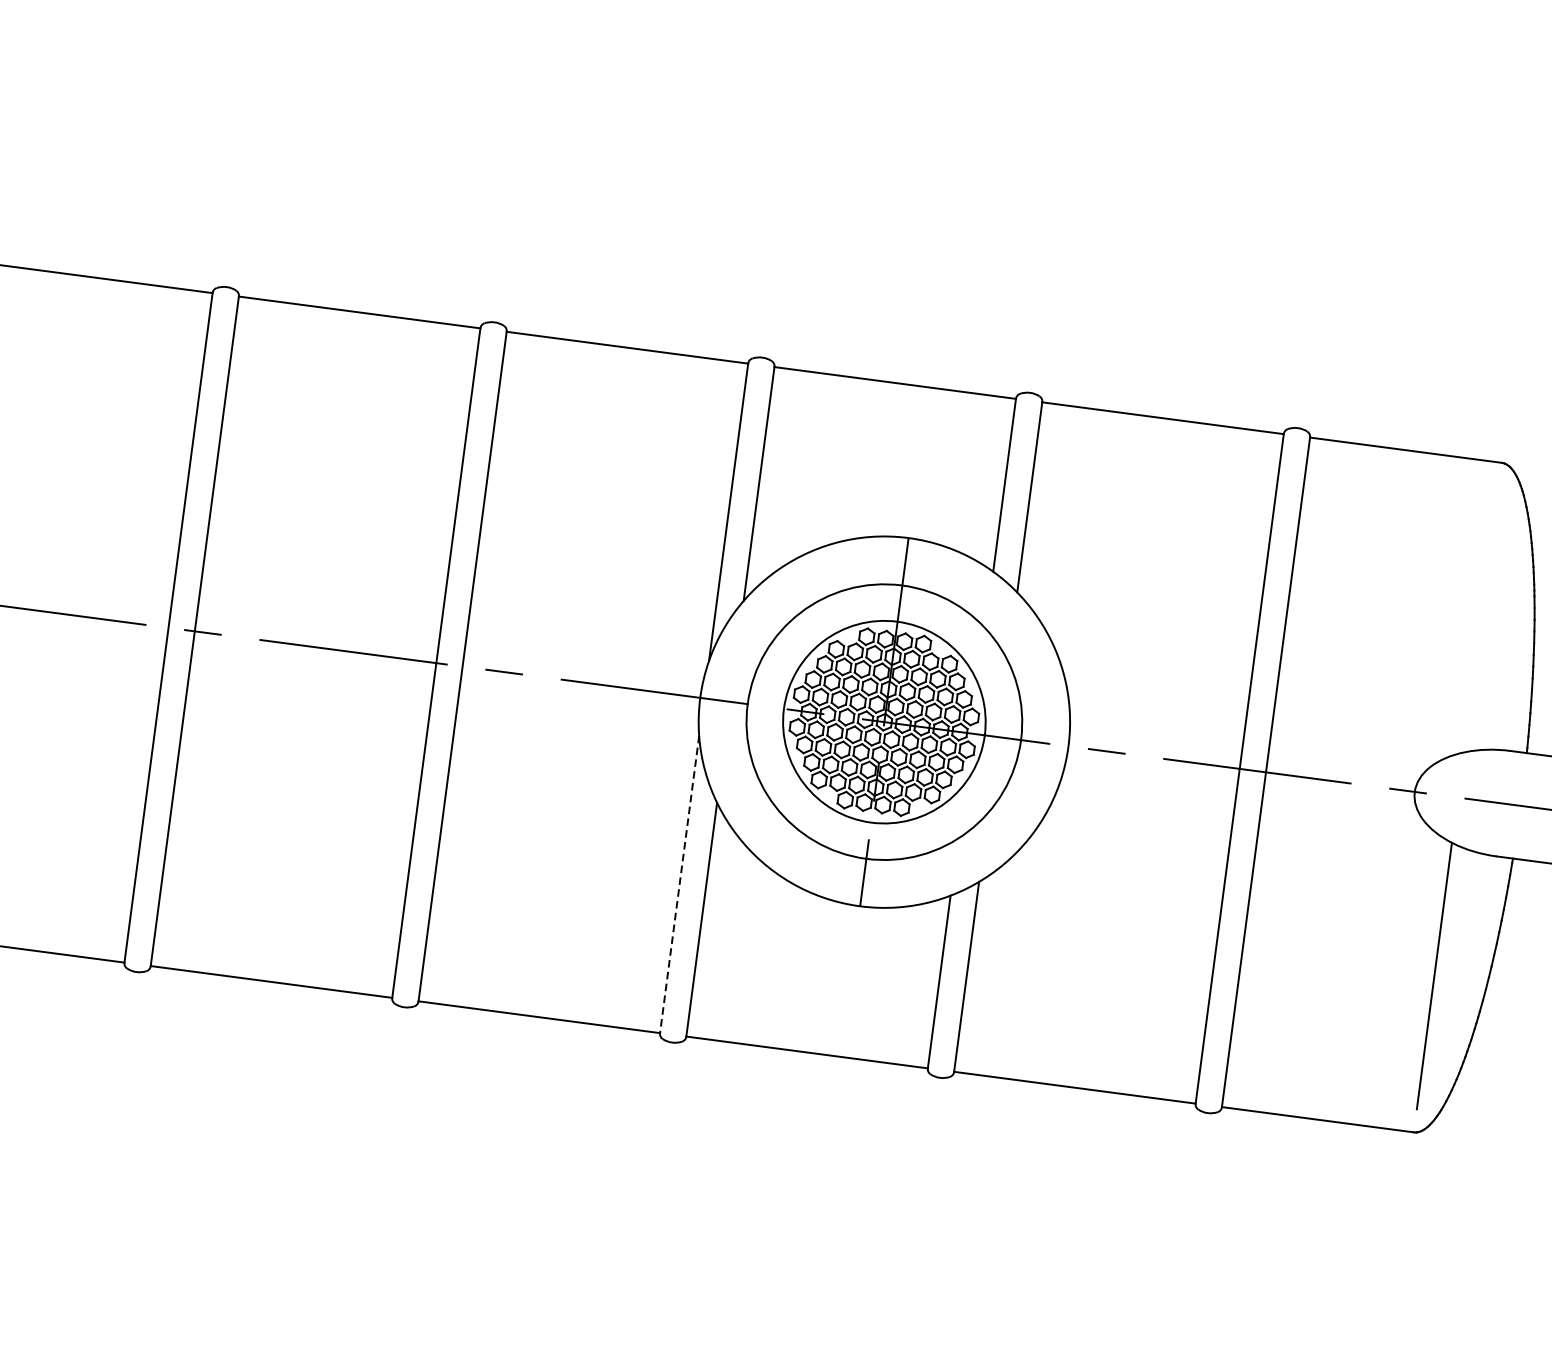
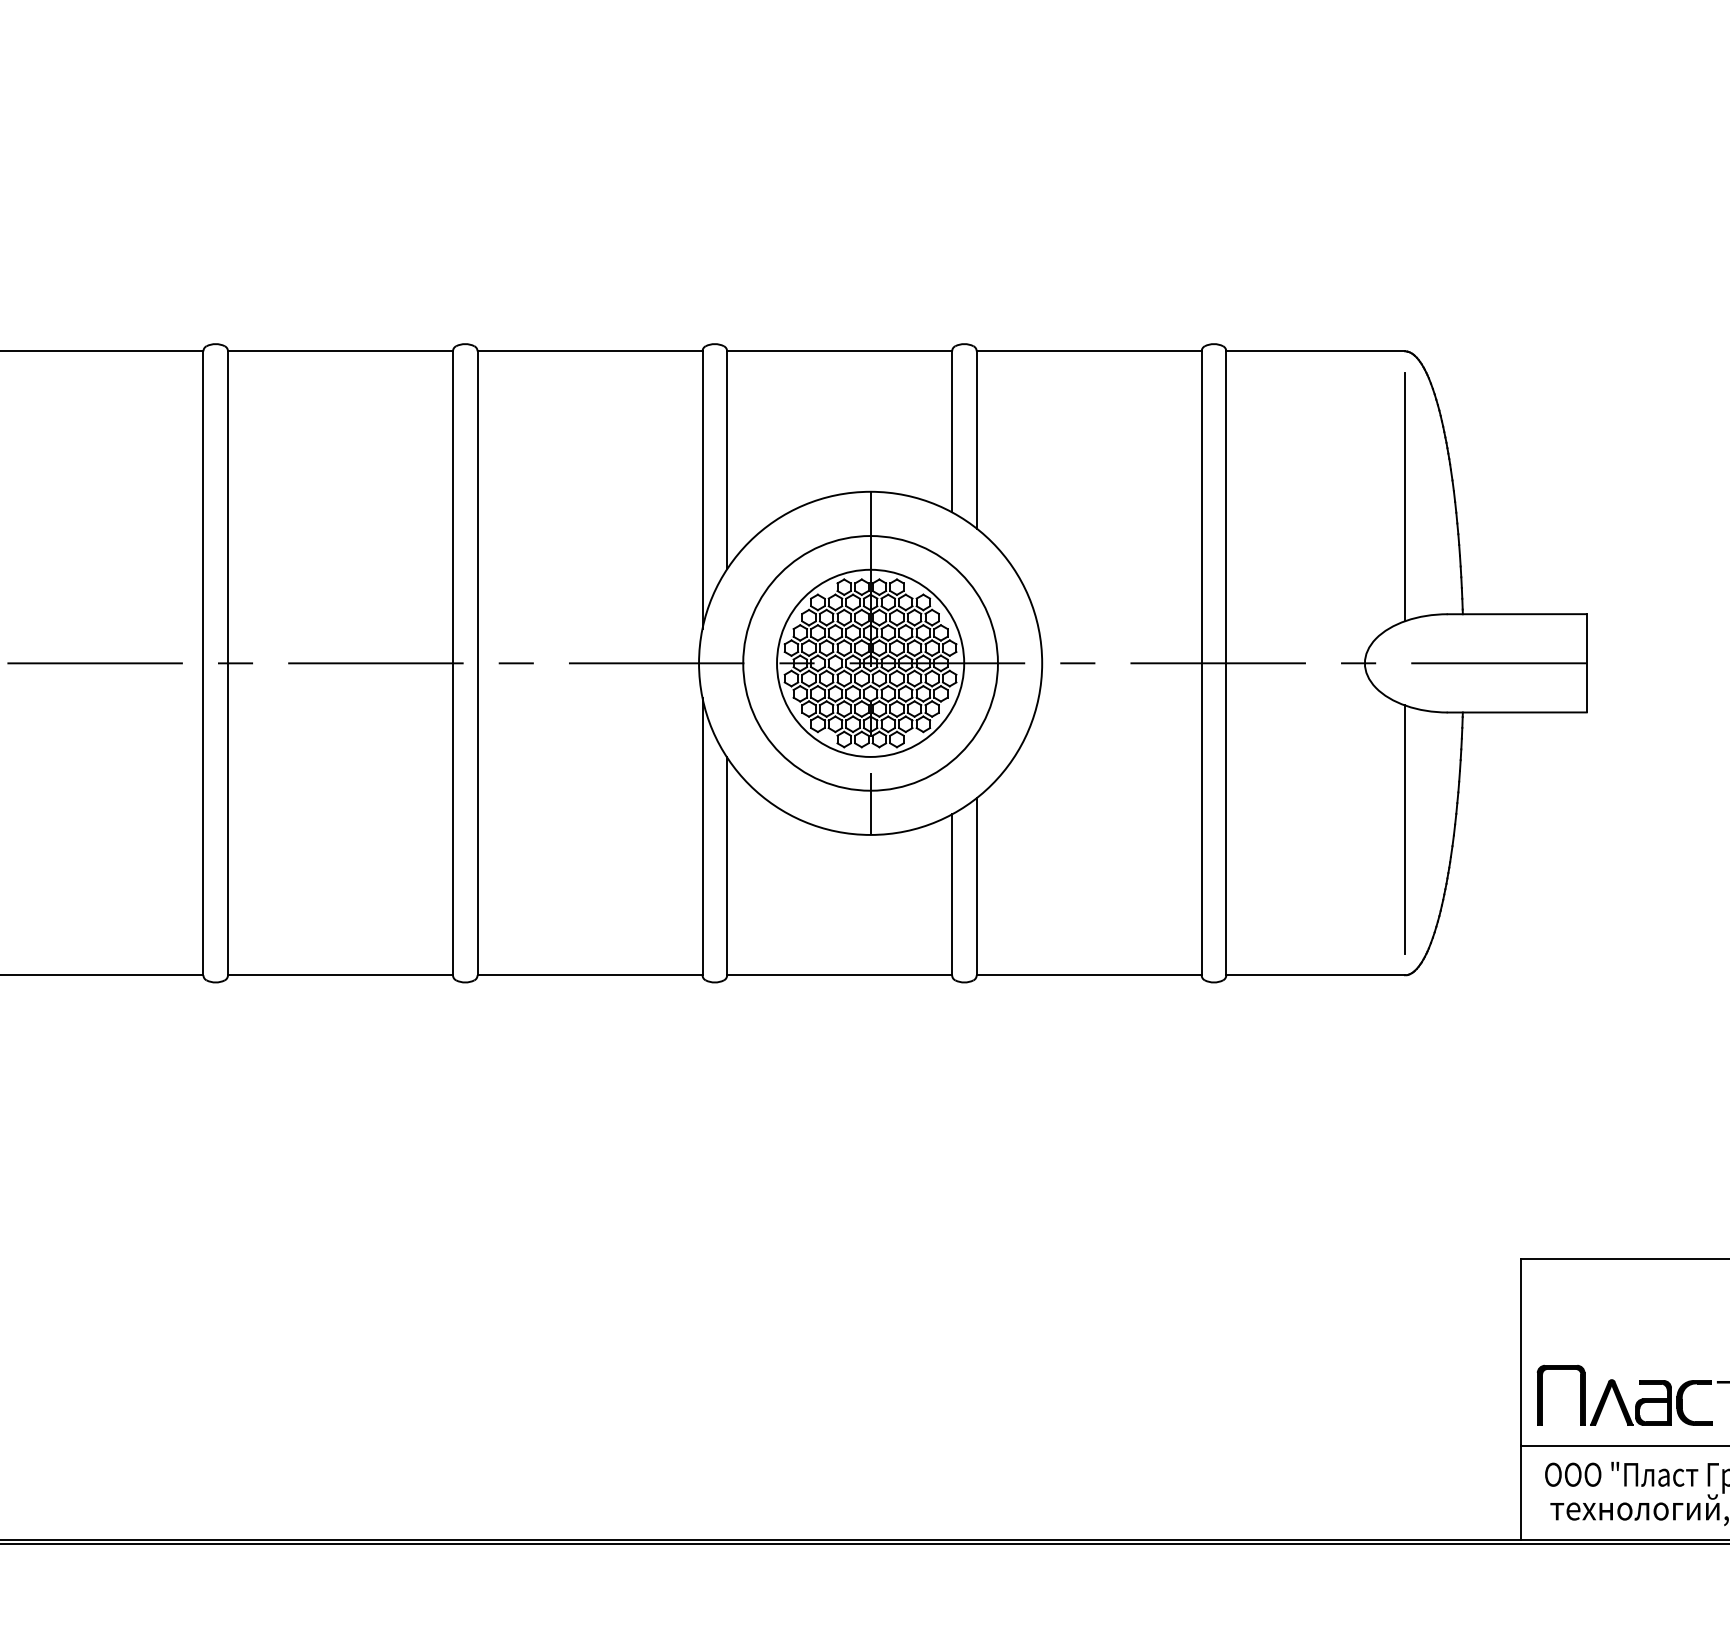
line: (1481, 618) -> (1405, 496), added
line: (679, 884) -> (702, 836), dashed -> solid

